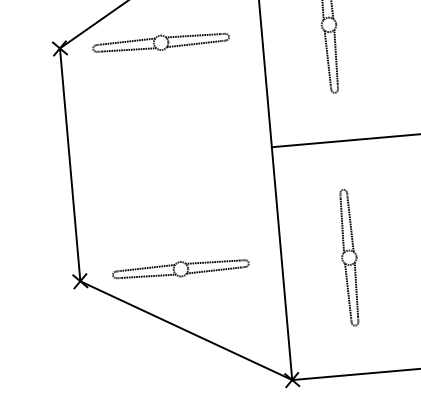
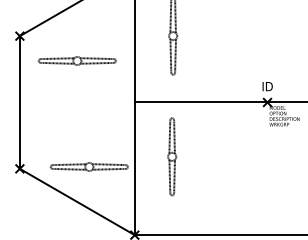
part: (159, 42) -> (76, 60), moved
part: (349, 257) -> (172, 156), moved
part: (179, 268) -> (88, 166), moved

